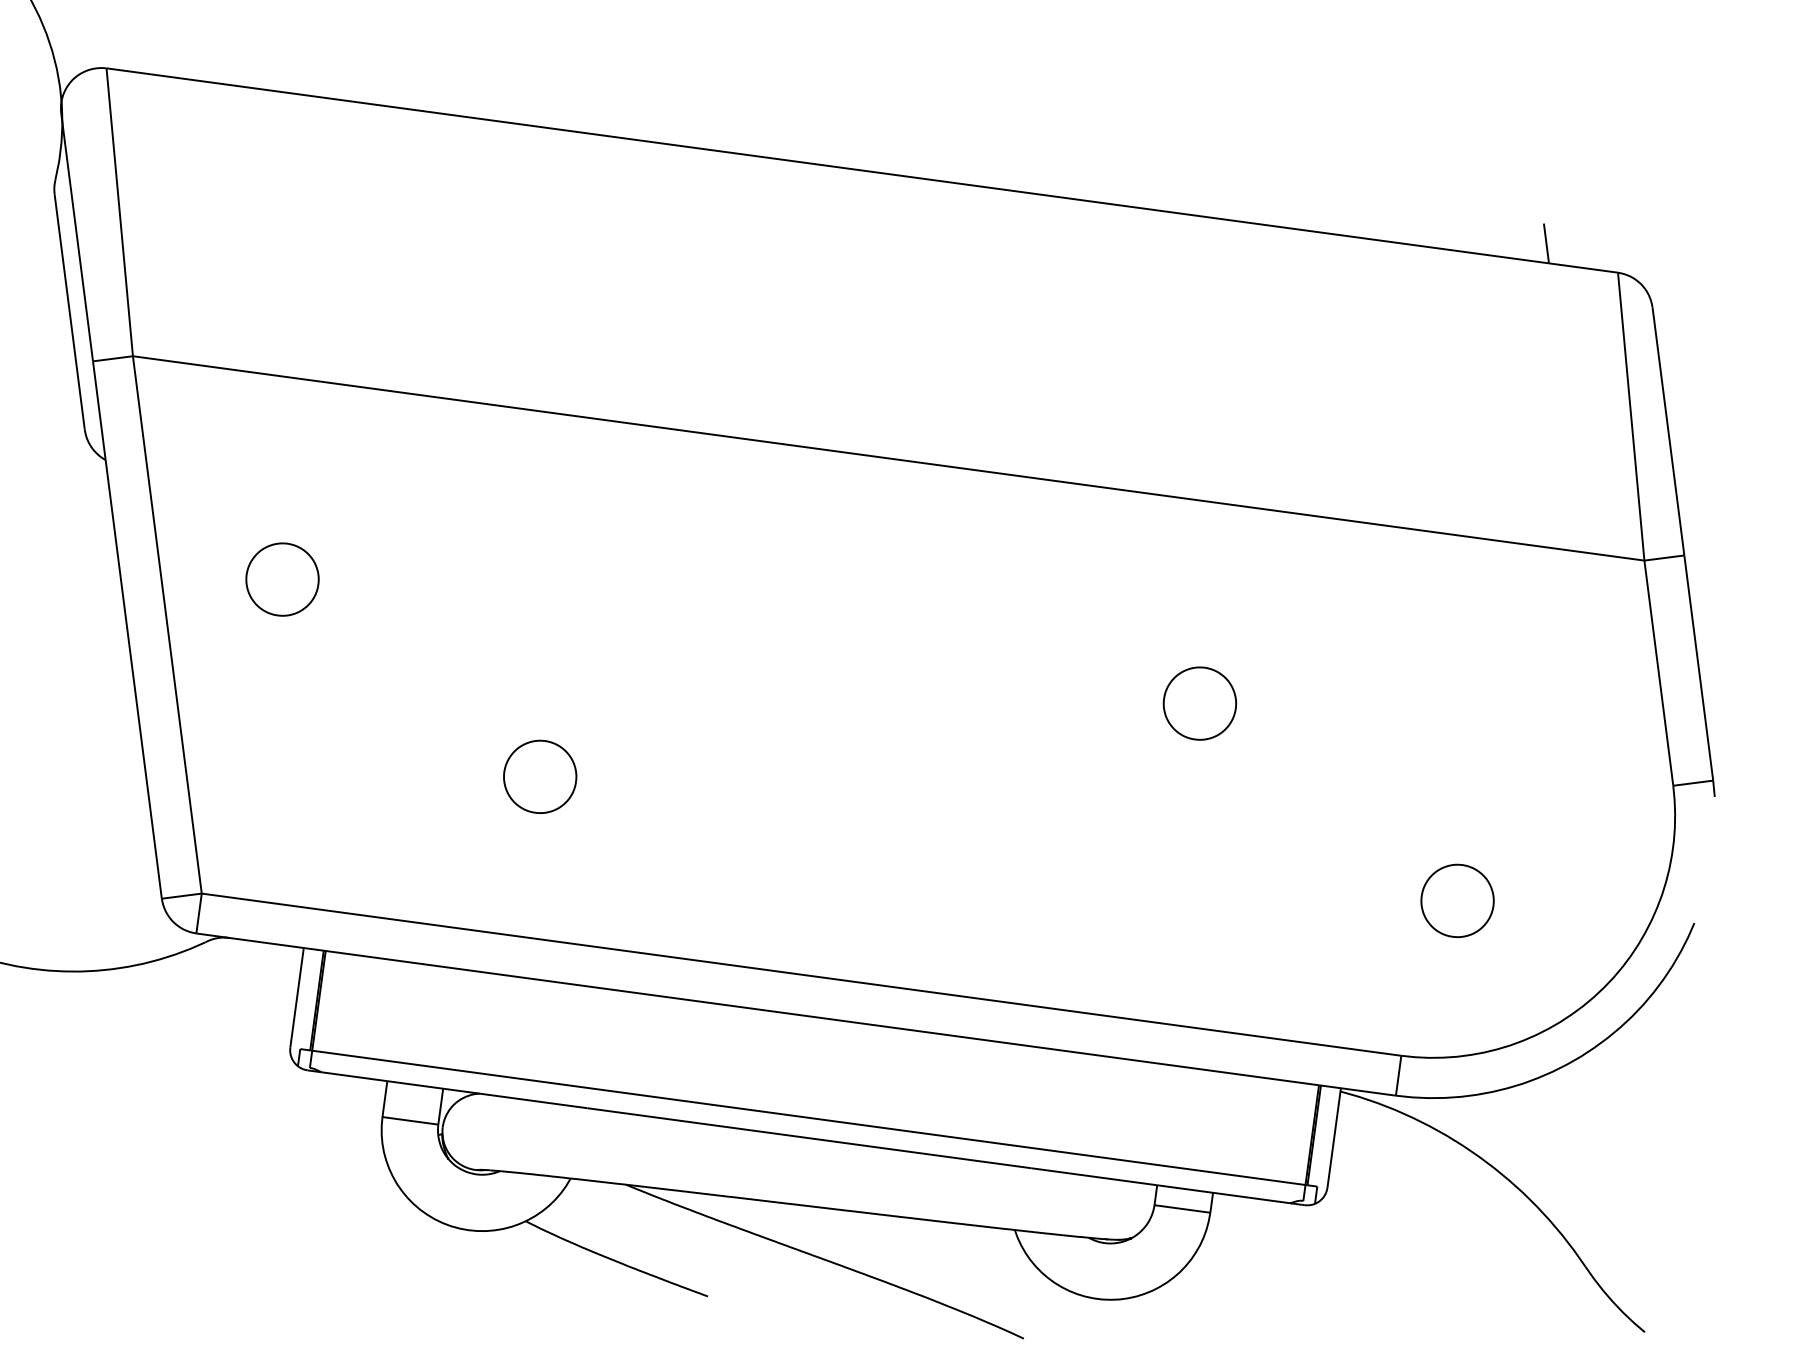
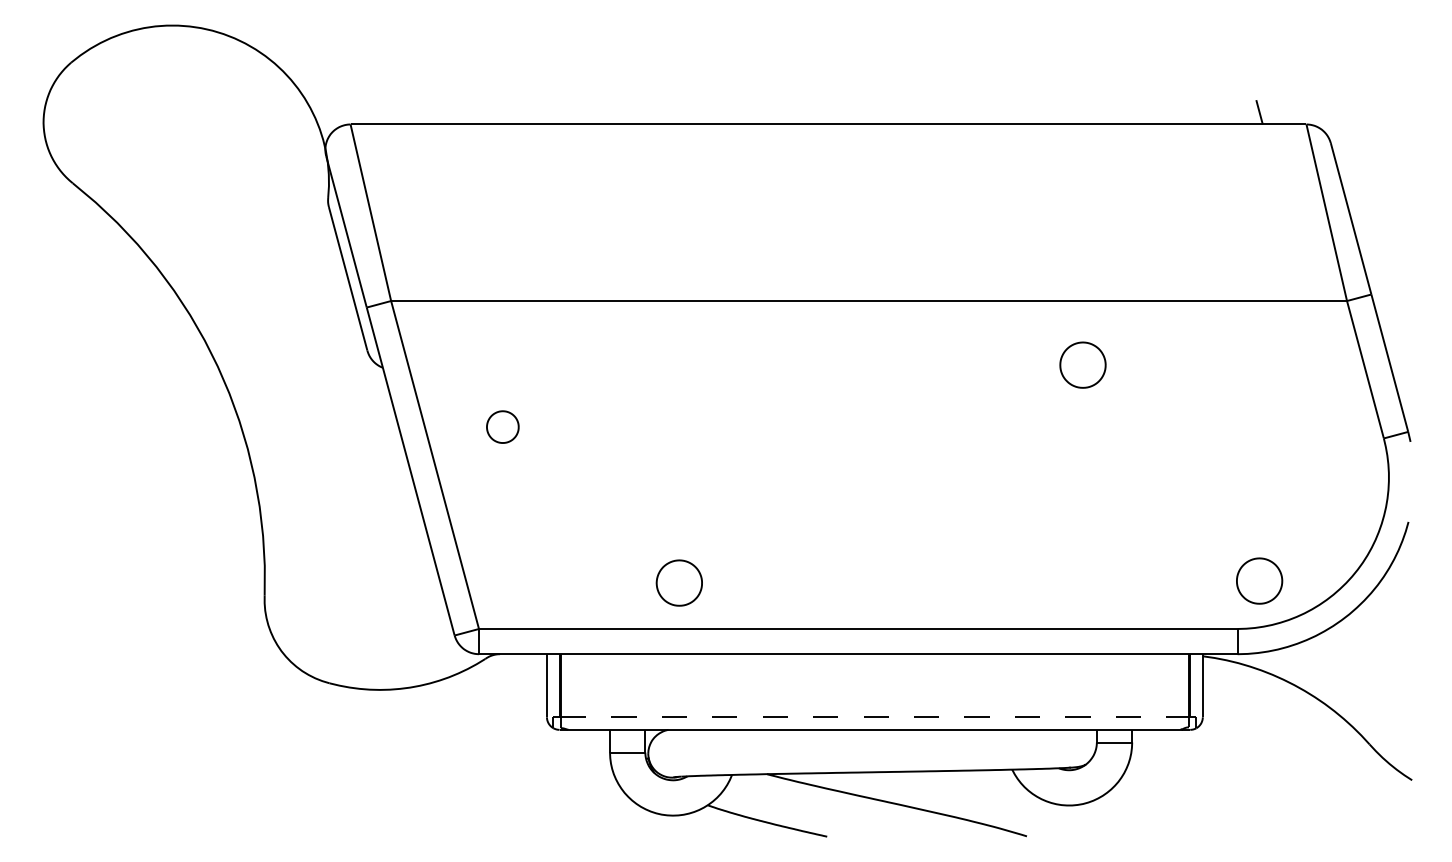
part: (282, 578) -> (502, 426), size x0.7
part: (1199, 702) -> (1082, 364), moved
part: (538, 775) -> (678, 582), moved
part: (1457, 899) -> (1259, 580), moved
line: (809, 1118) -> (875, 717), solid -> dashed

